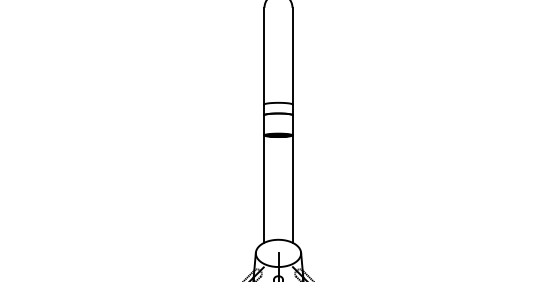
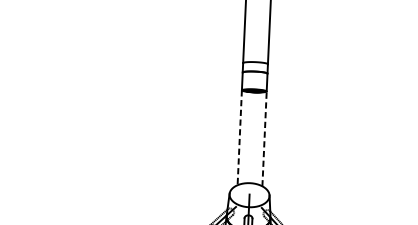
line: (264, 189) -> (239, 138), solid -> dashed
line: (292, 189) -> (264, 139), solid -> dashed

